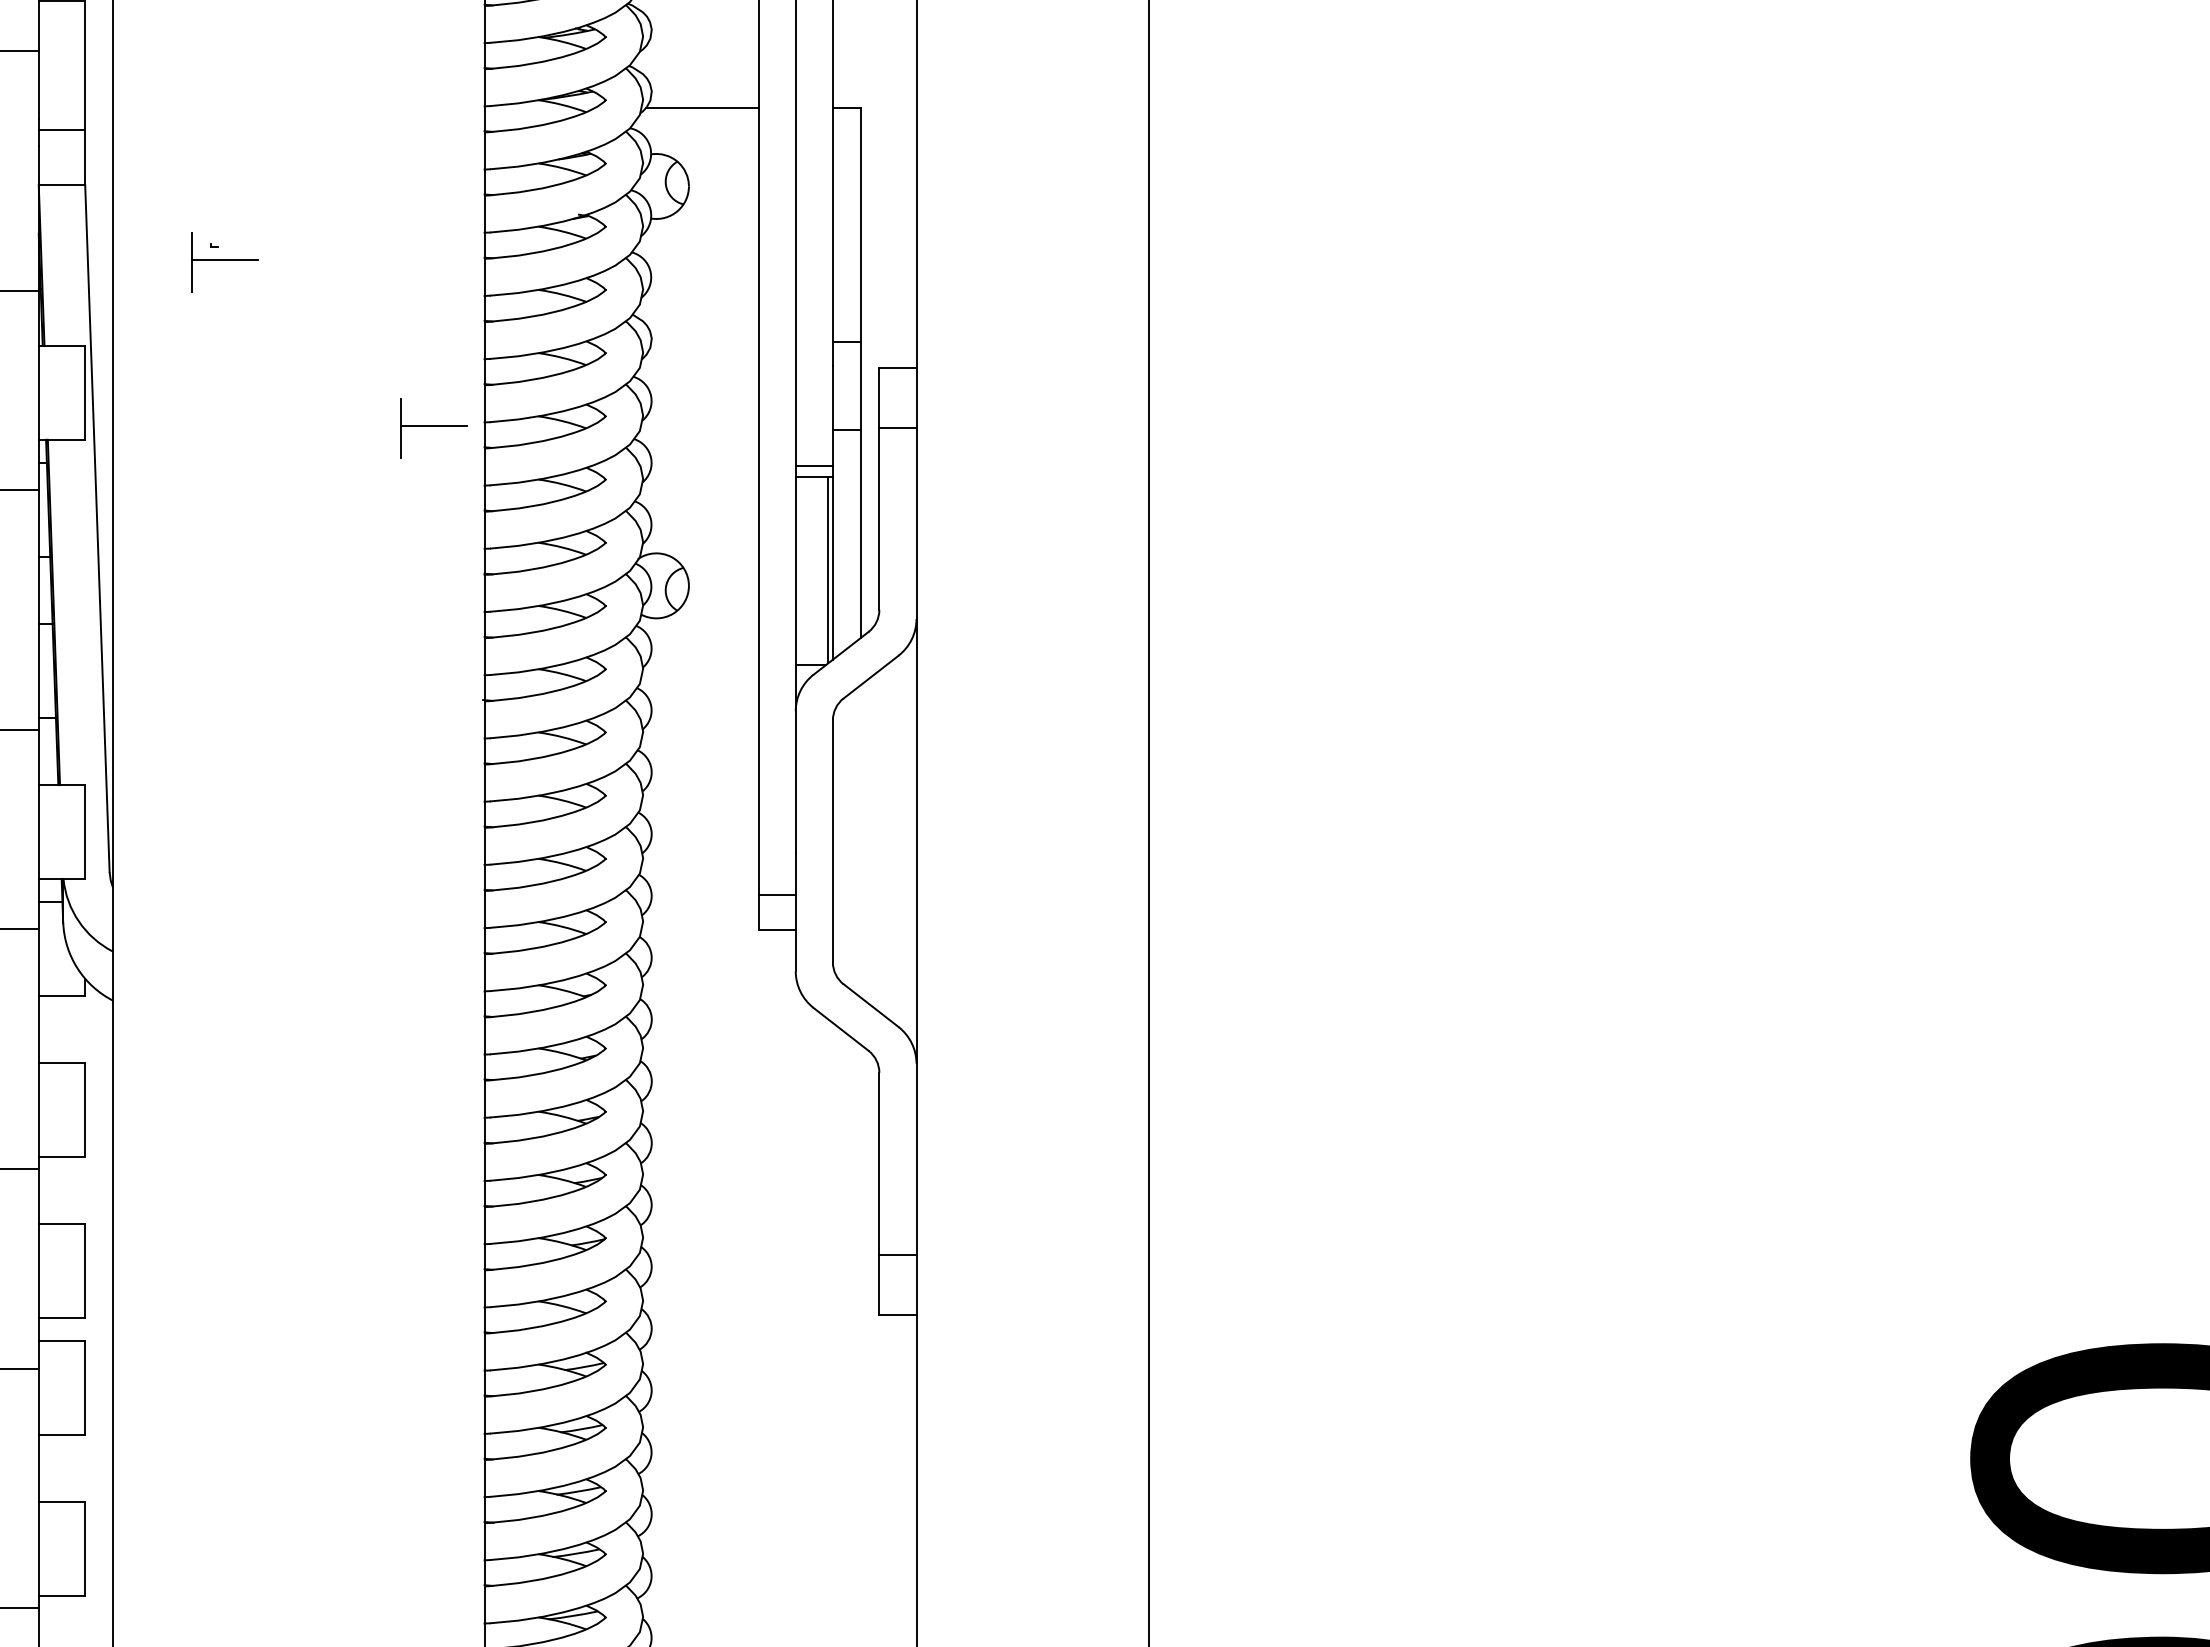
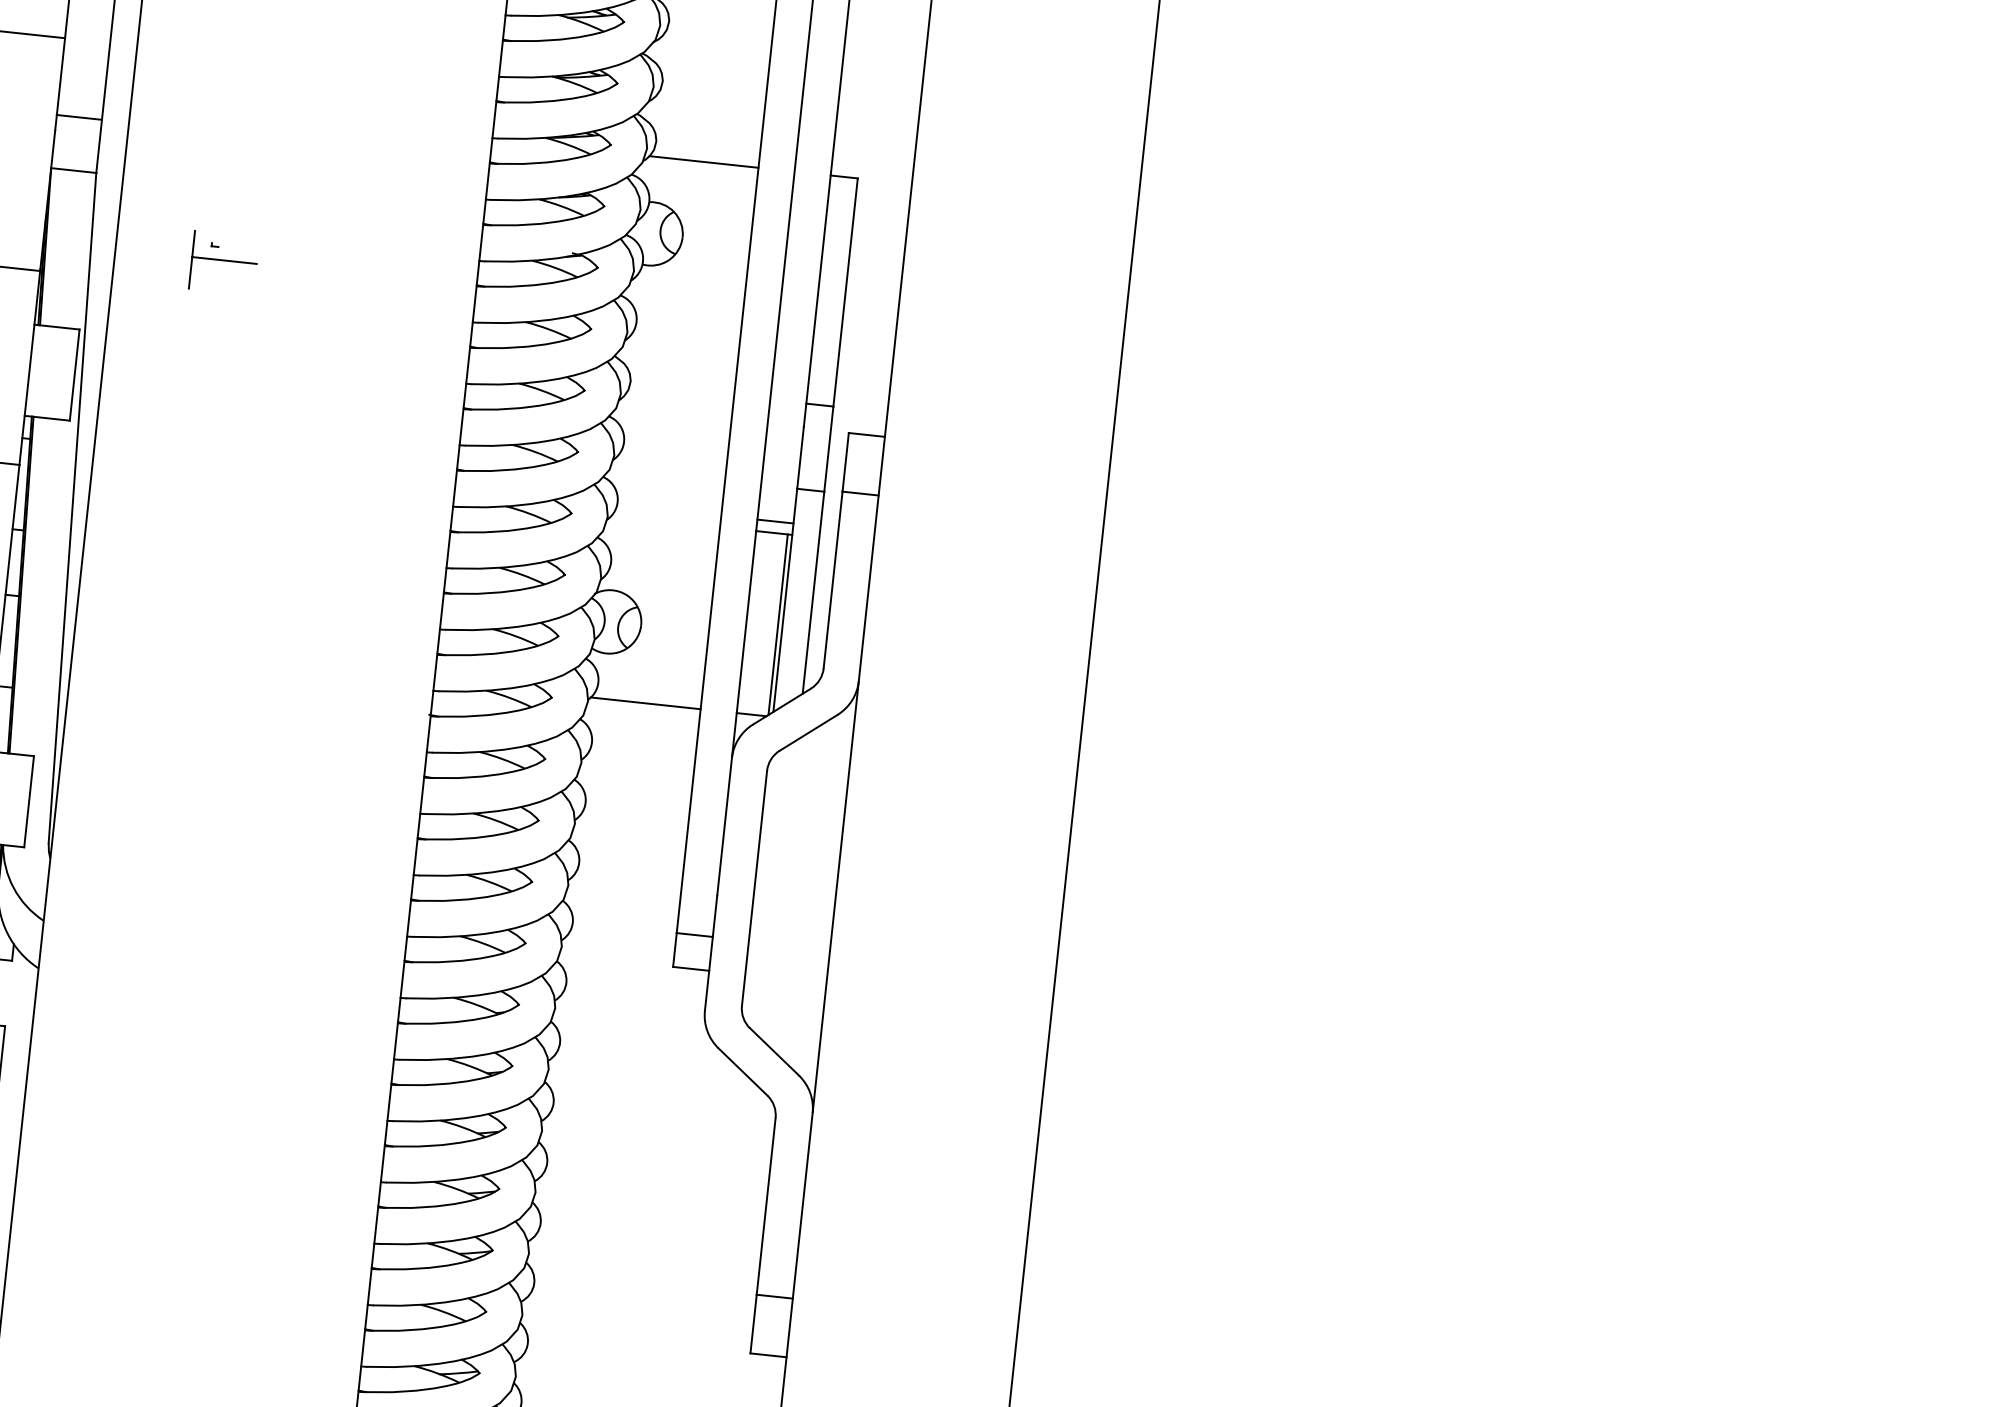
part: (433, 428) -> (409, 445), removed
line: (701, 664) -> (645, 702), added

